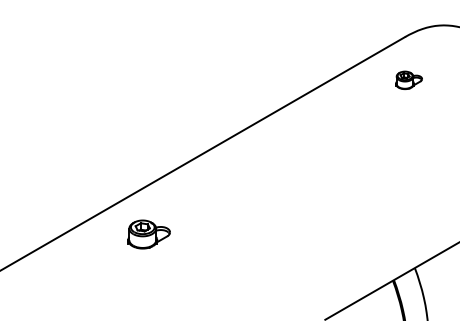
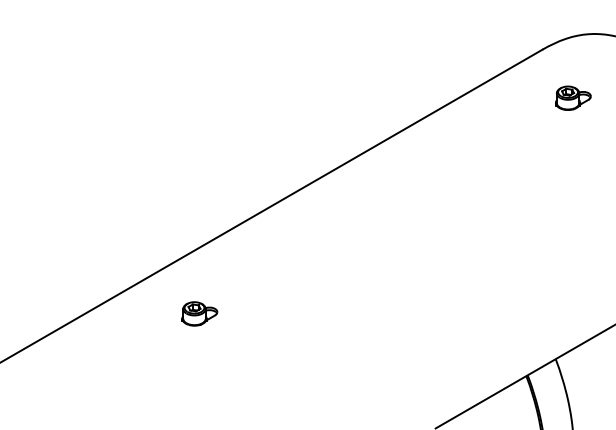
part: (408, 79) -> (572, 97), moved
part: (149, 233) -> (200, 312), size x0.62

